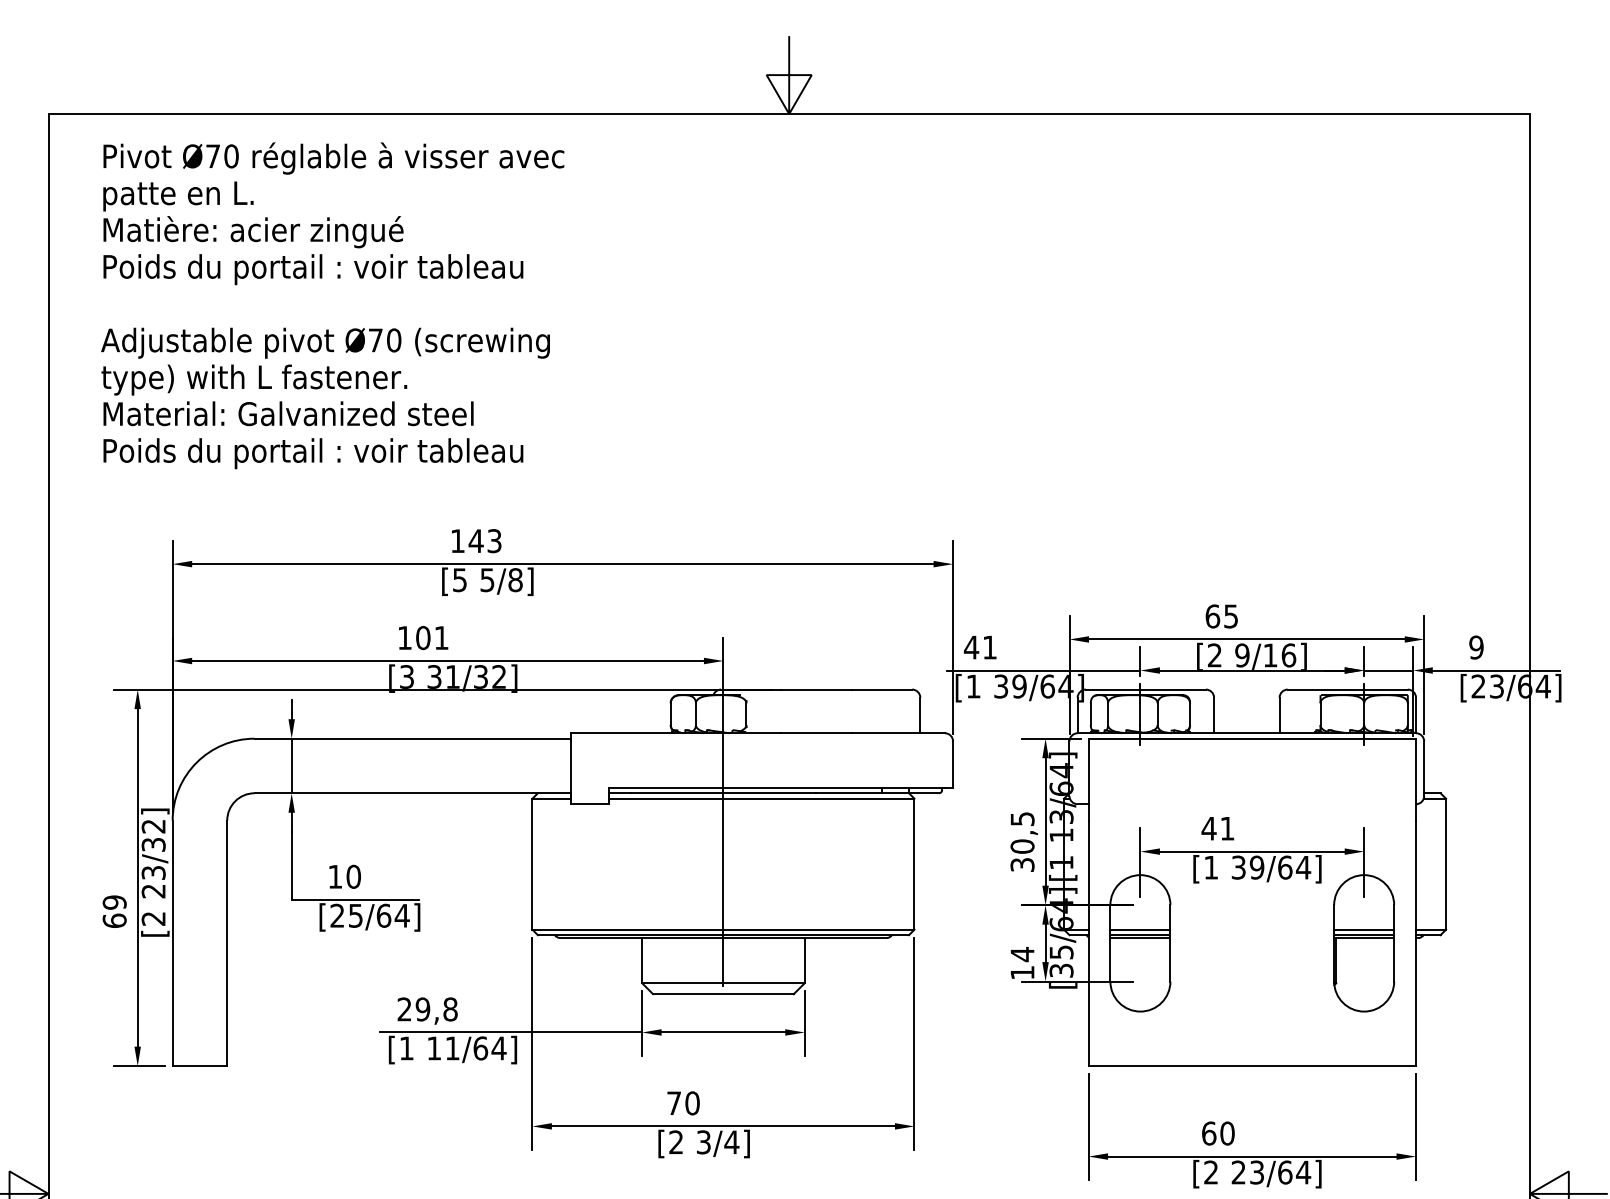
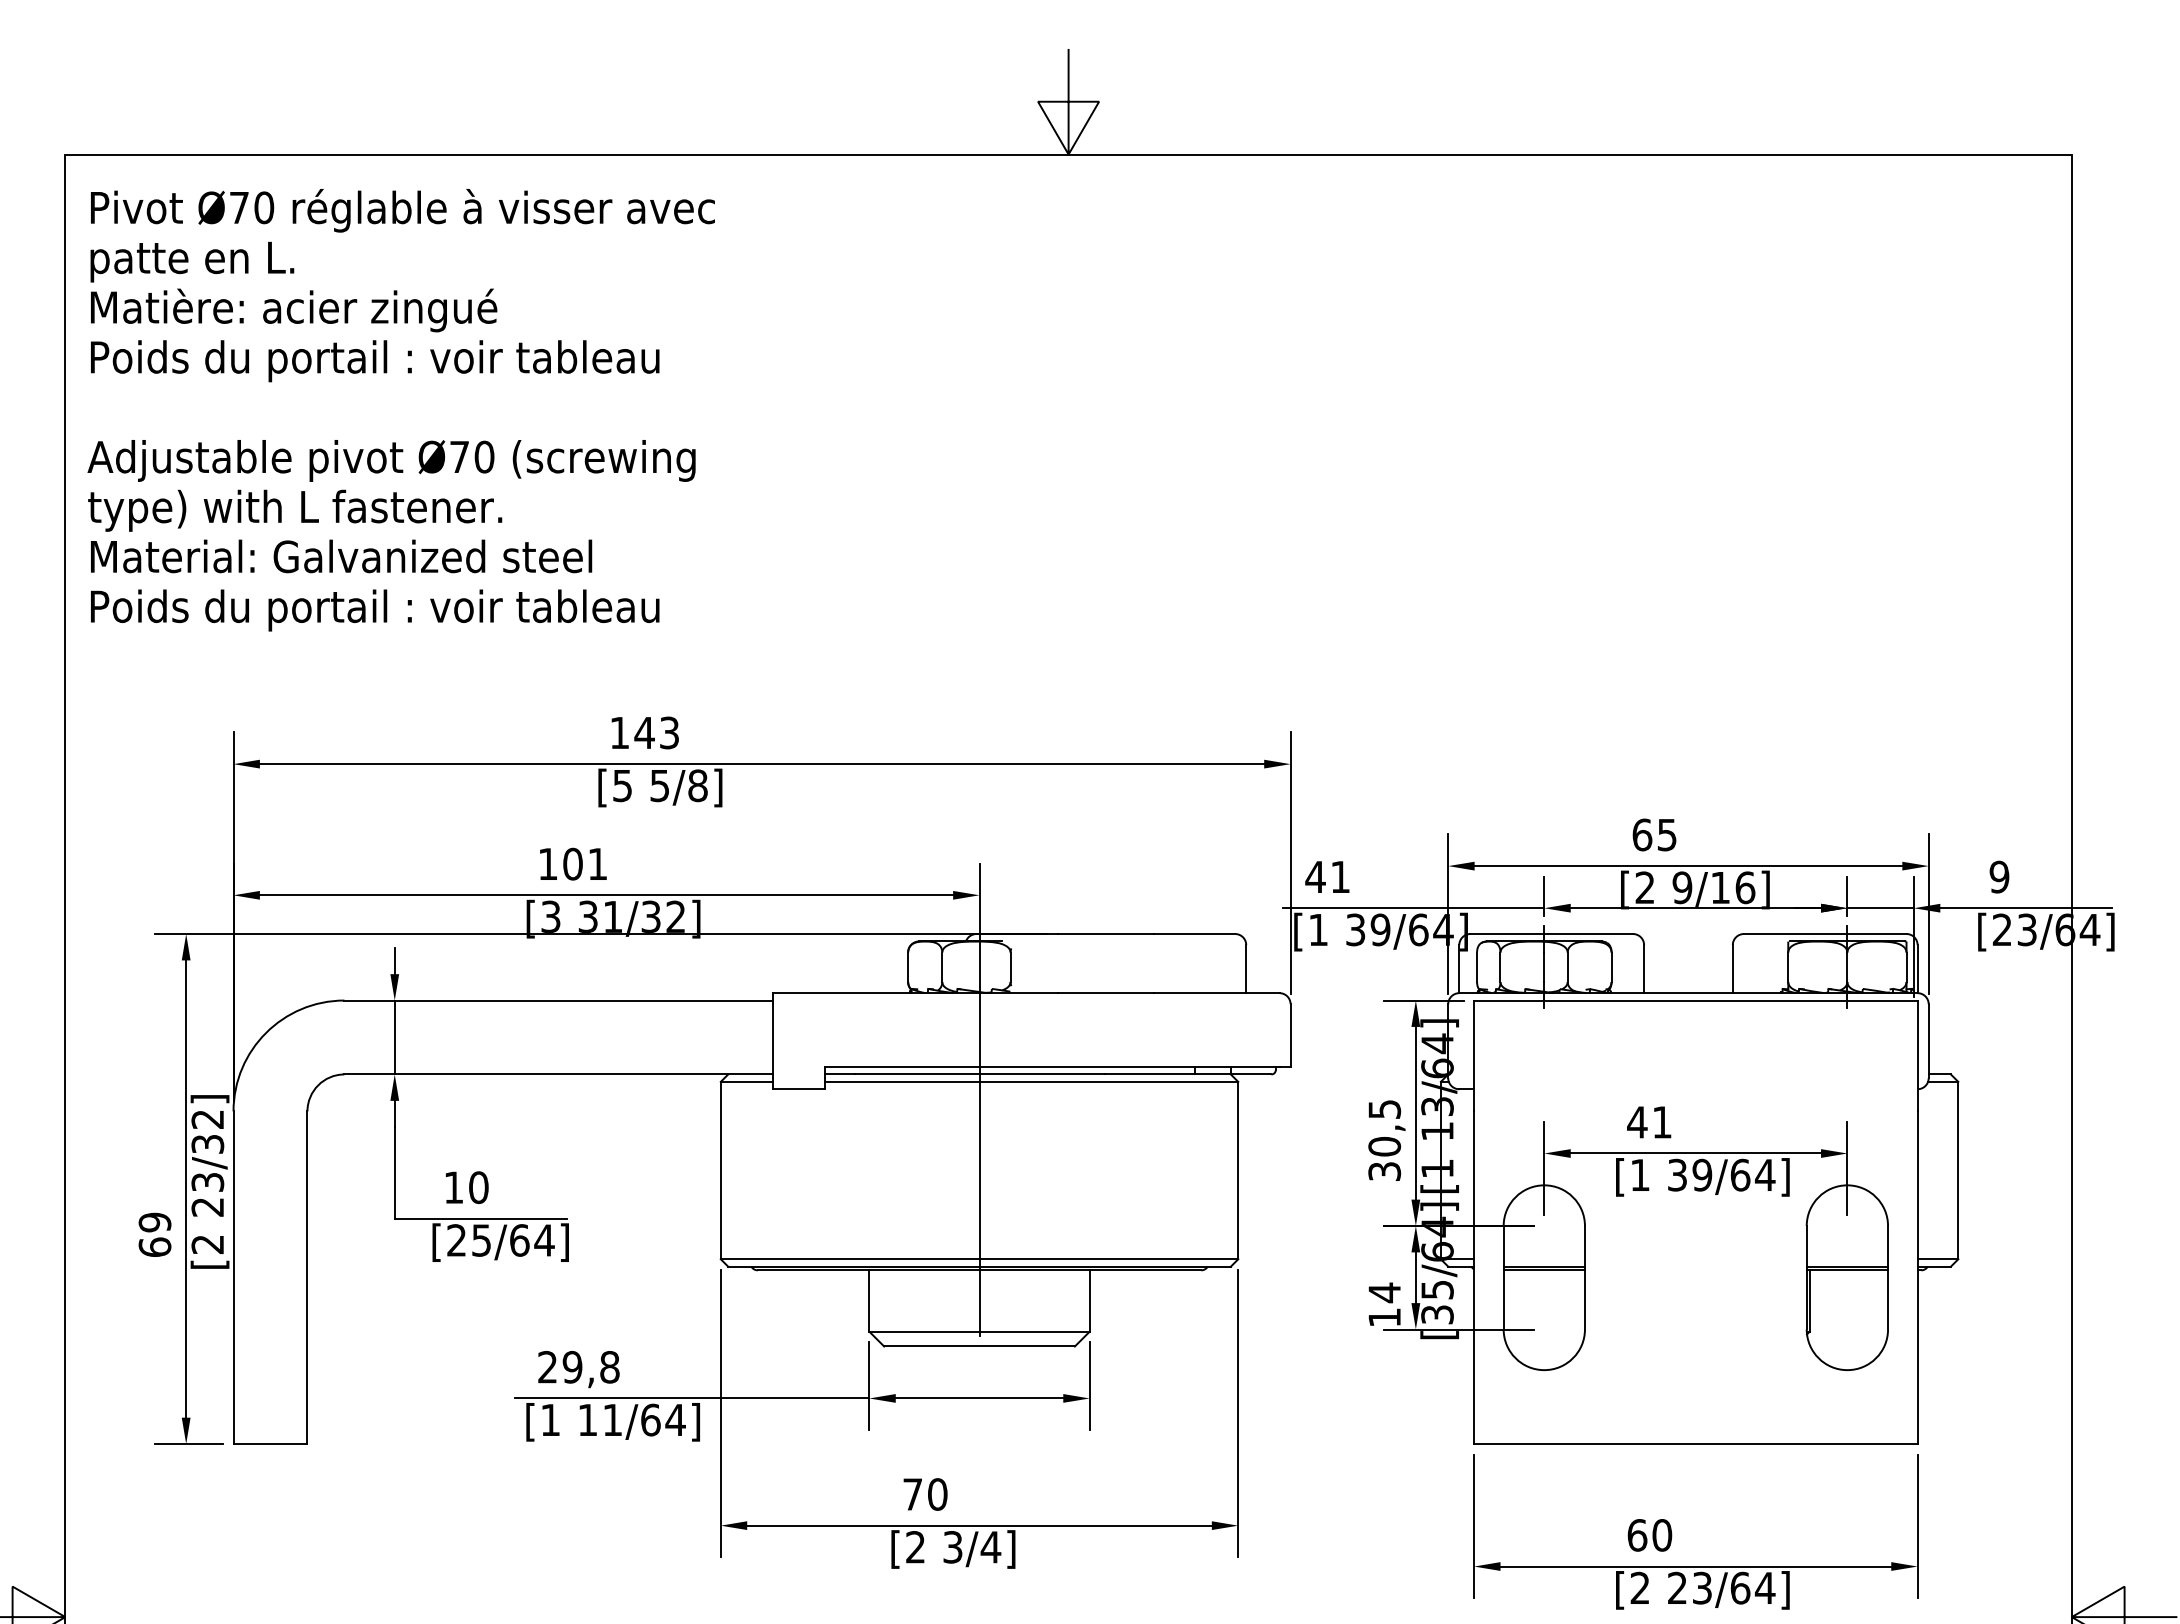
text: (332, 306) -> (400, 410), moved
line: (1139, 929) -> (1543, 1259), removed
line: (1364, 929) -> (1847, 1259), removed

